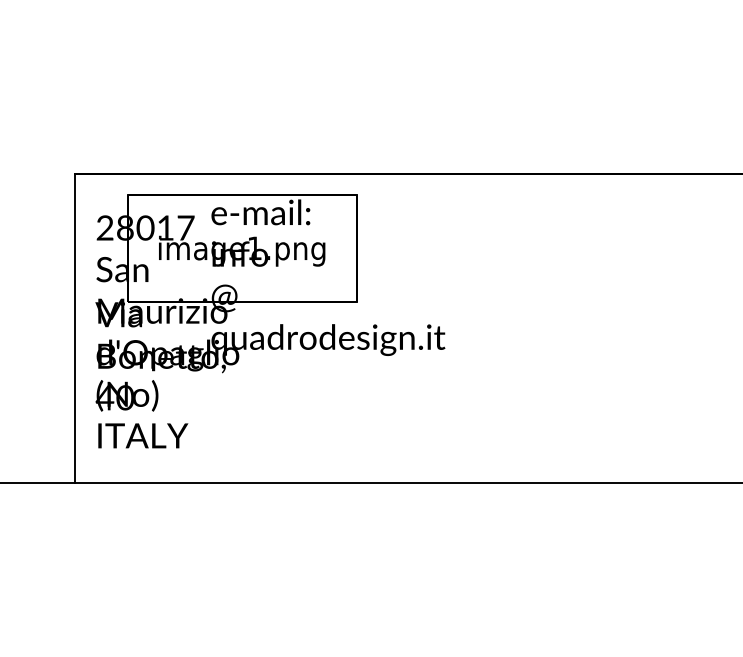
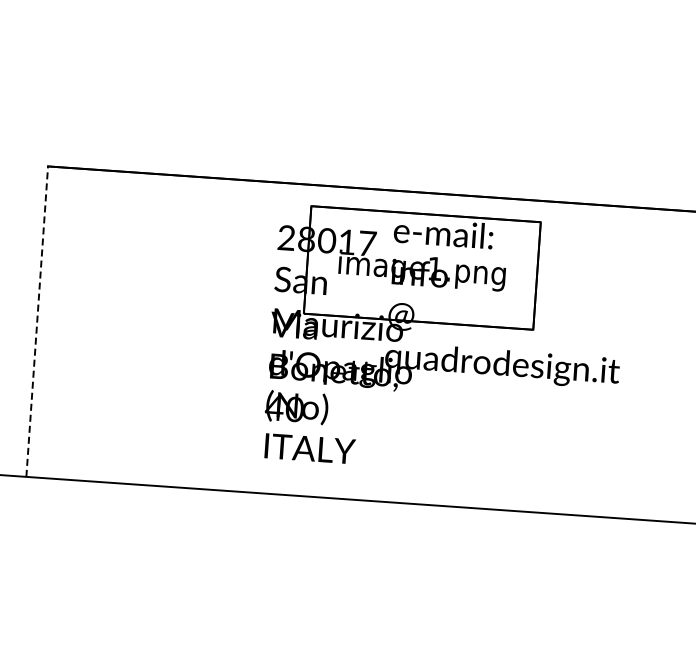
part: (280, 324) -> (455, 346), moved
line: (75, 328) -> (37, 321), solid -> dashed

